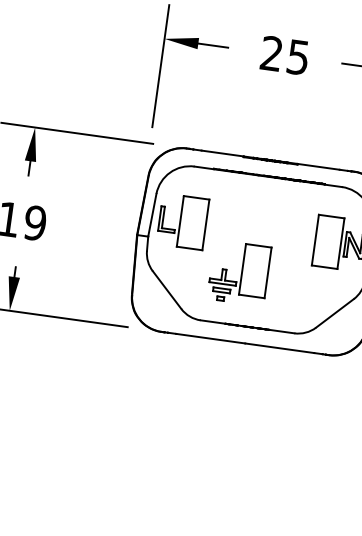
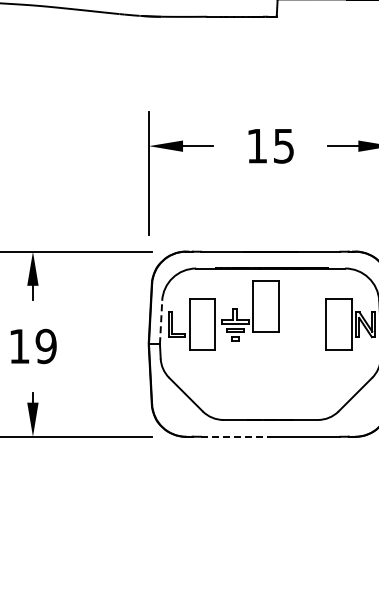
text: (271, 53) -> (256, 145), 25 -> 15
line: (152, 215) -> (161, 322), solid -> dashed
part: (239, 272) -> (250, 310), moved
line: (210, 338) -> (235, 436), solid -> dashed

